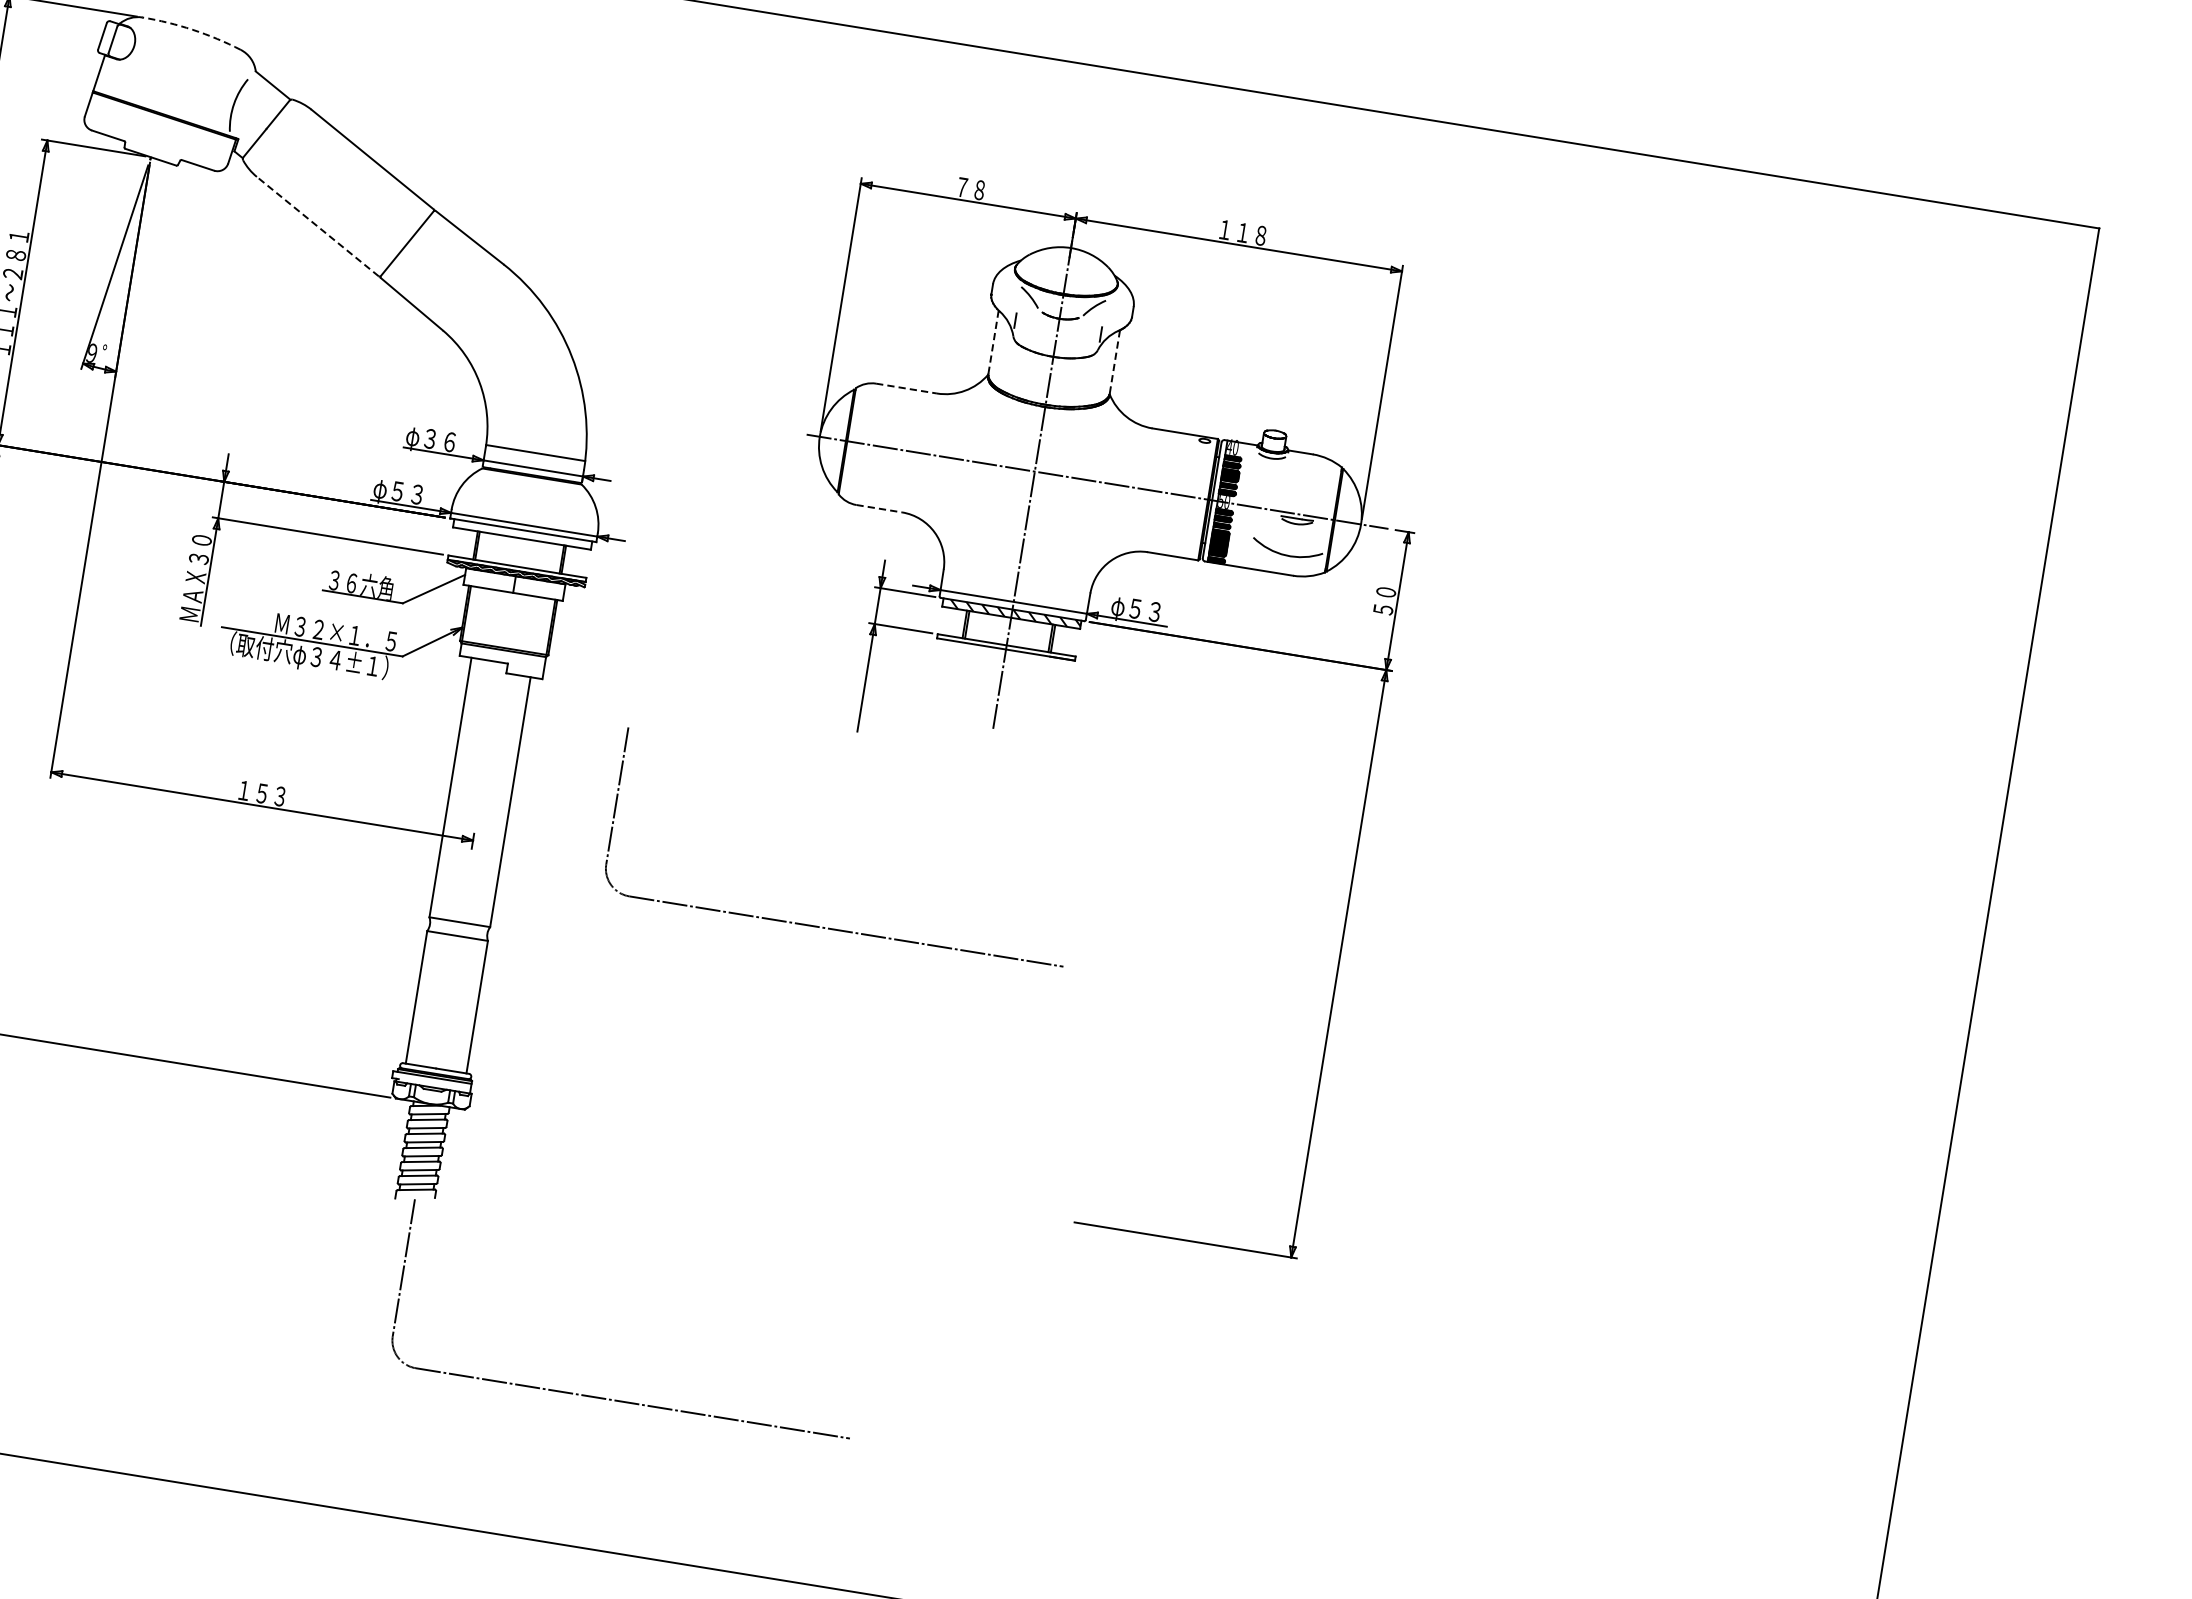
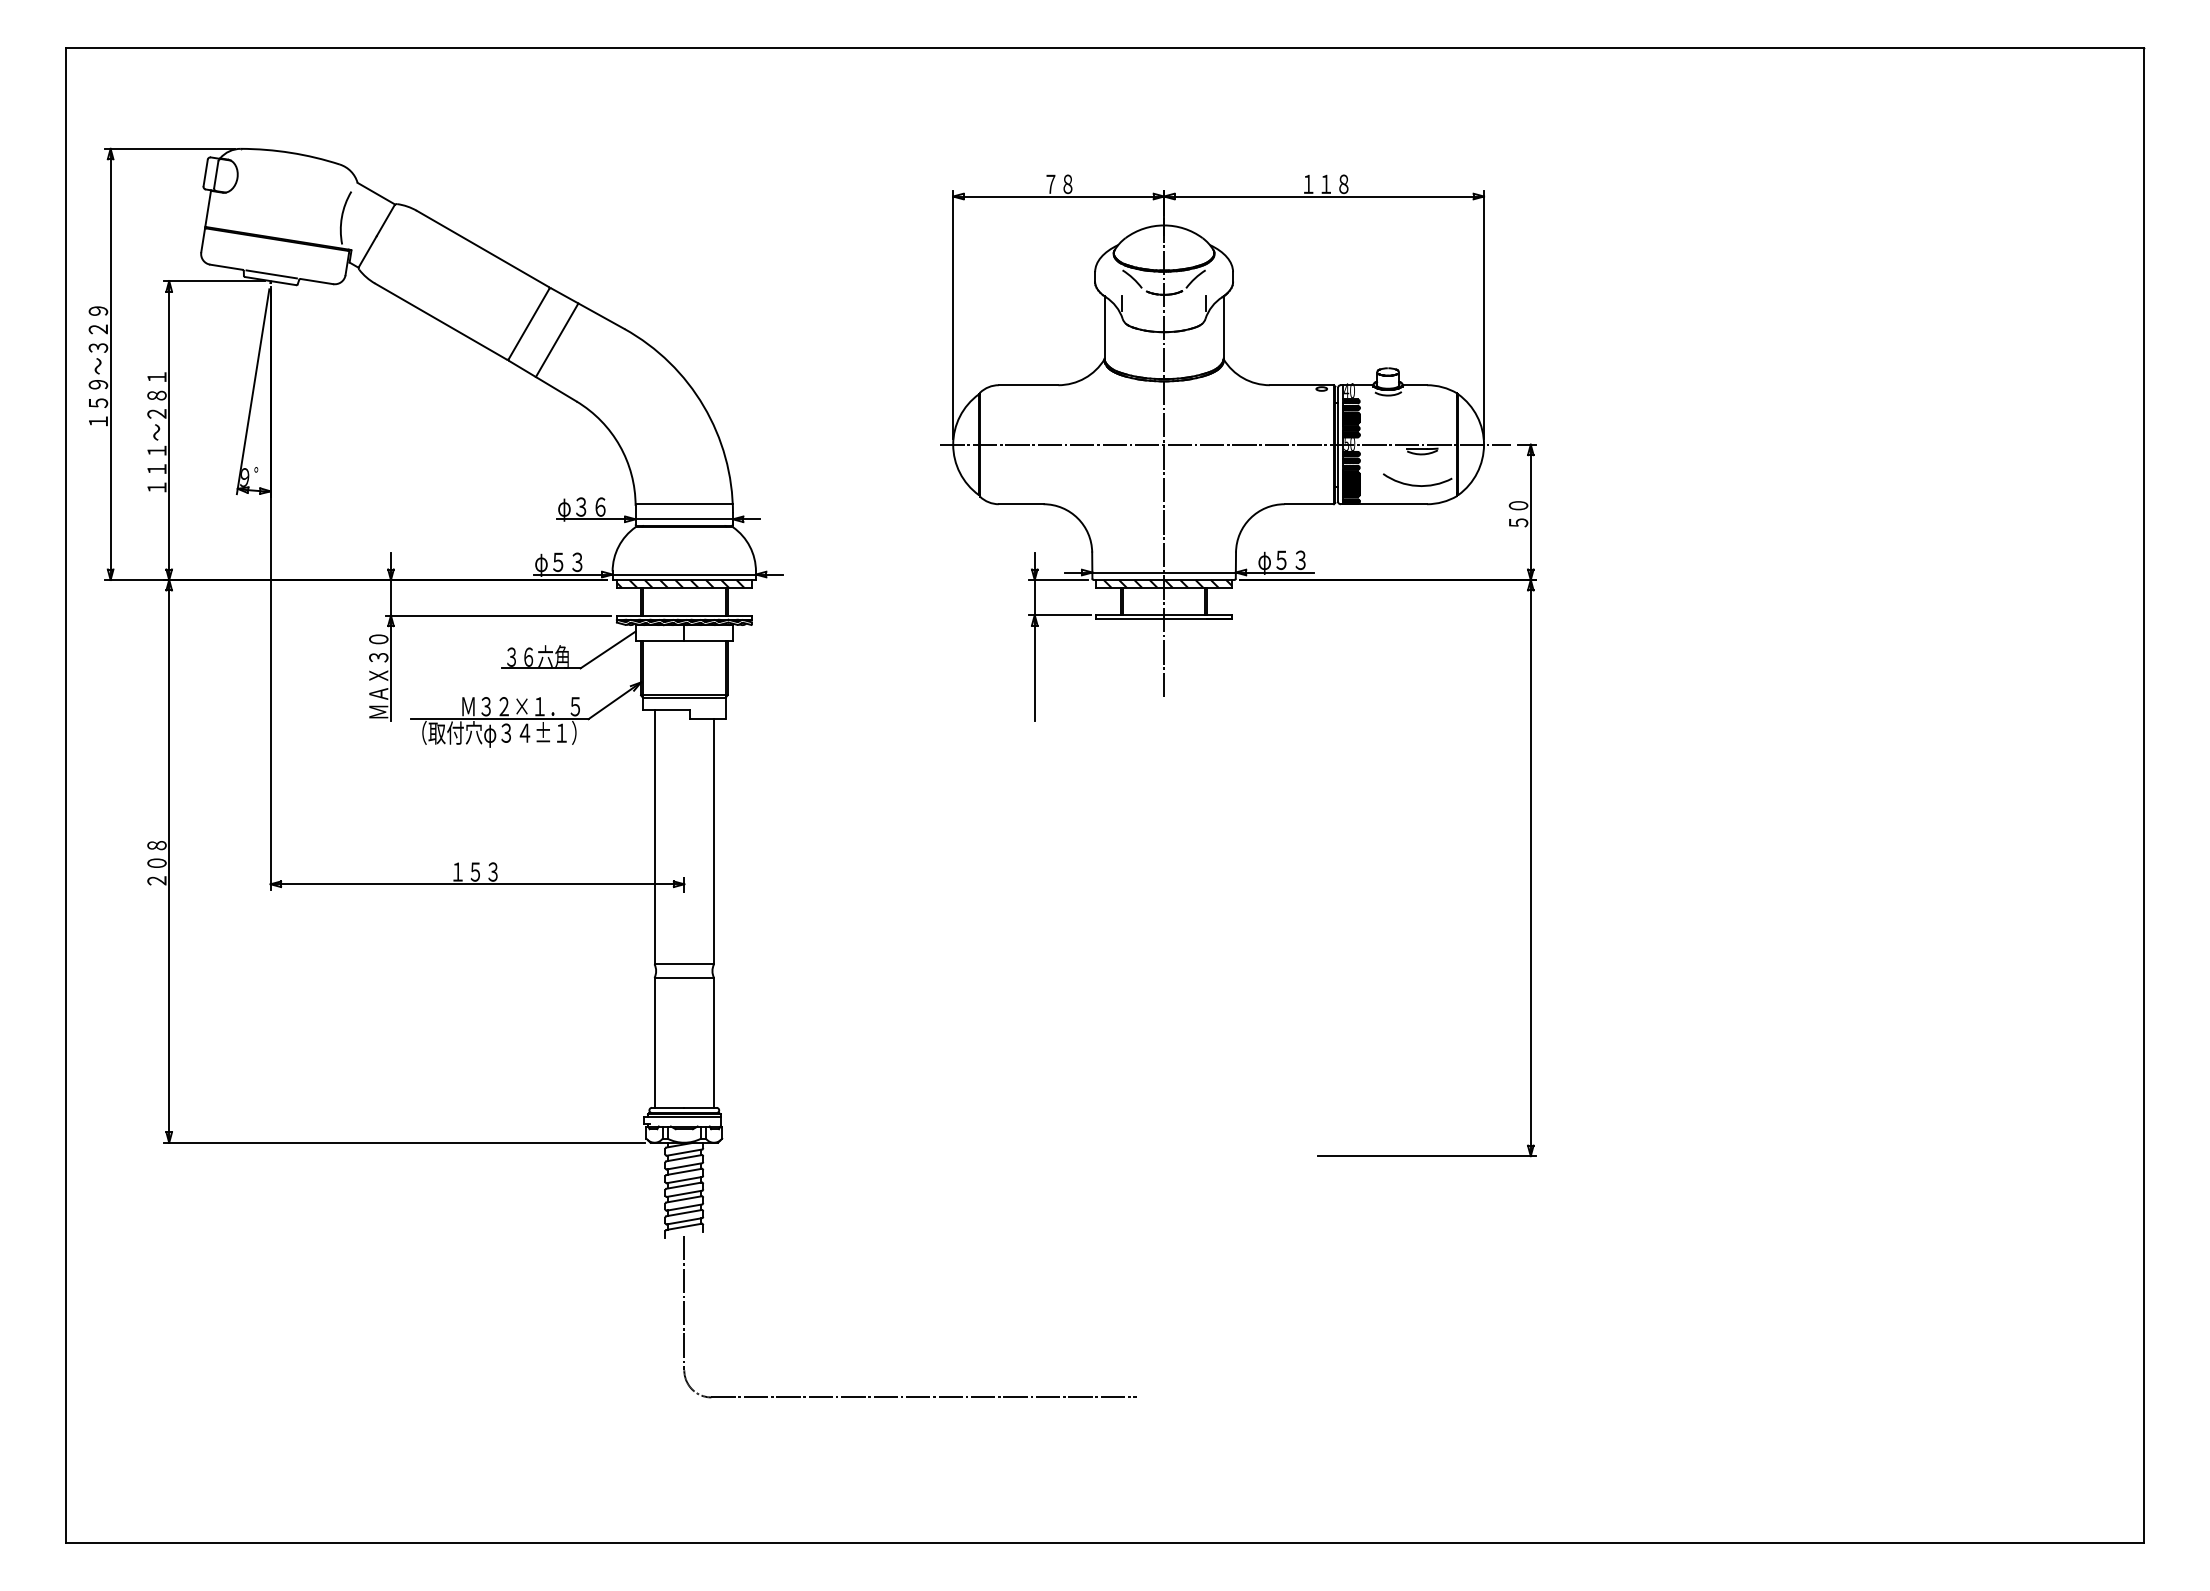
arc: (192, 29) -> (290, 152), dashed -> solid
line: (152, 150) -> (271, 274), added
line: (317, 226) -> (440, 321), dashed -> solid
line: (432, 265) -> (556, 340), added
line: (993, 343) -> (1104, 328), dashed -> solid
line: (1114, 362) -> (1223, 328), dashed -> solid
line: (906, 388) -> (1028, 385), dashed -> solid
line: (879, 509) -> (1021, 504), dashed -> solid
hatch: (521, 533) -> (683, 583), added
part: (831, 928) -> (1040, 912), removed

